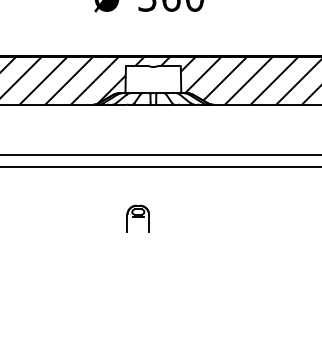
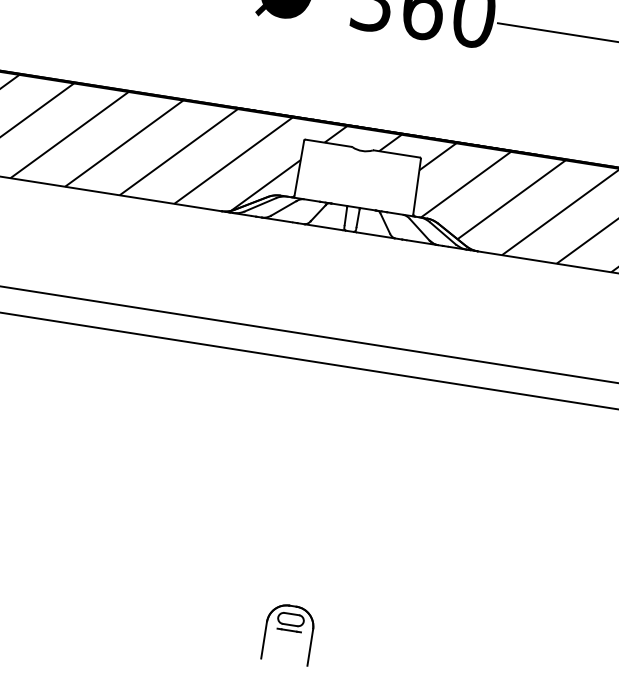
part: (138, 218) -> (289, 633), moved

